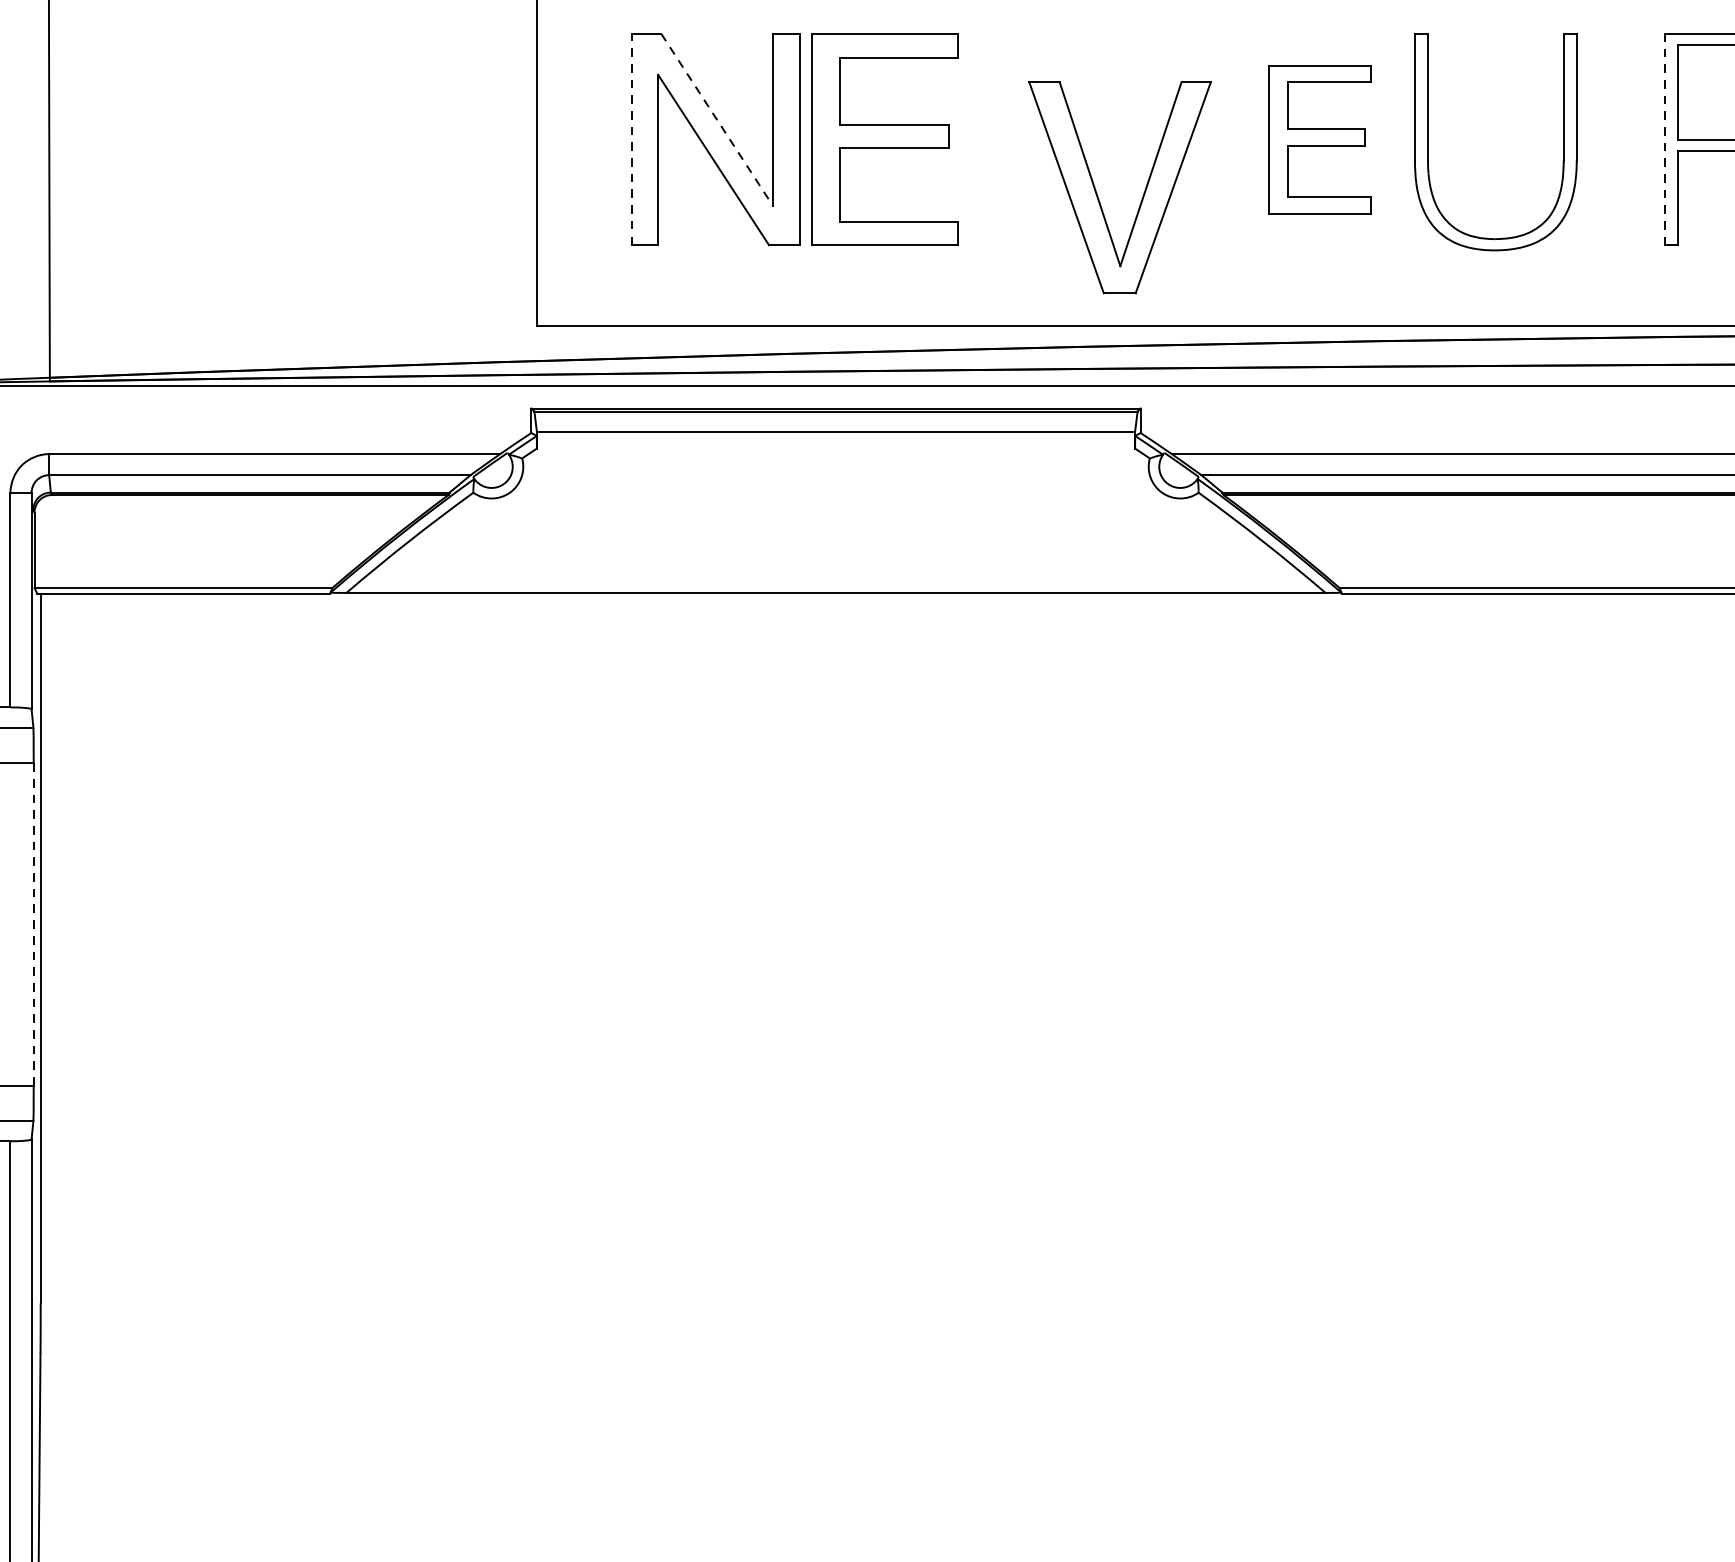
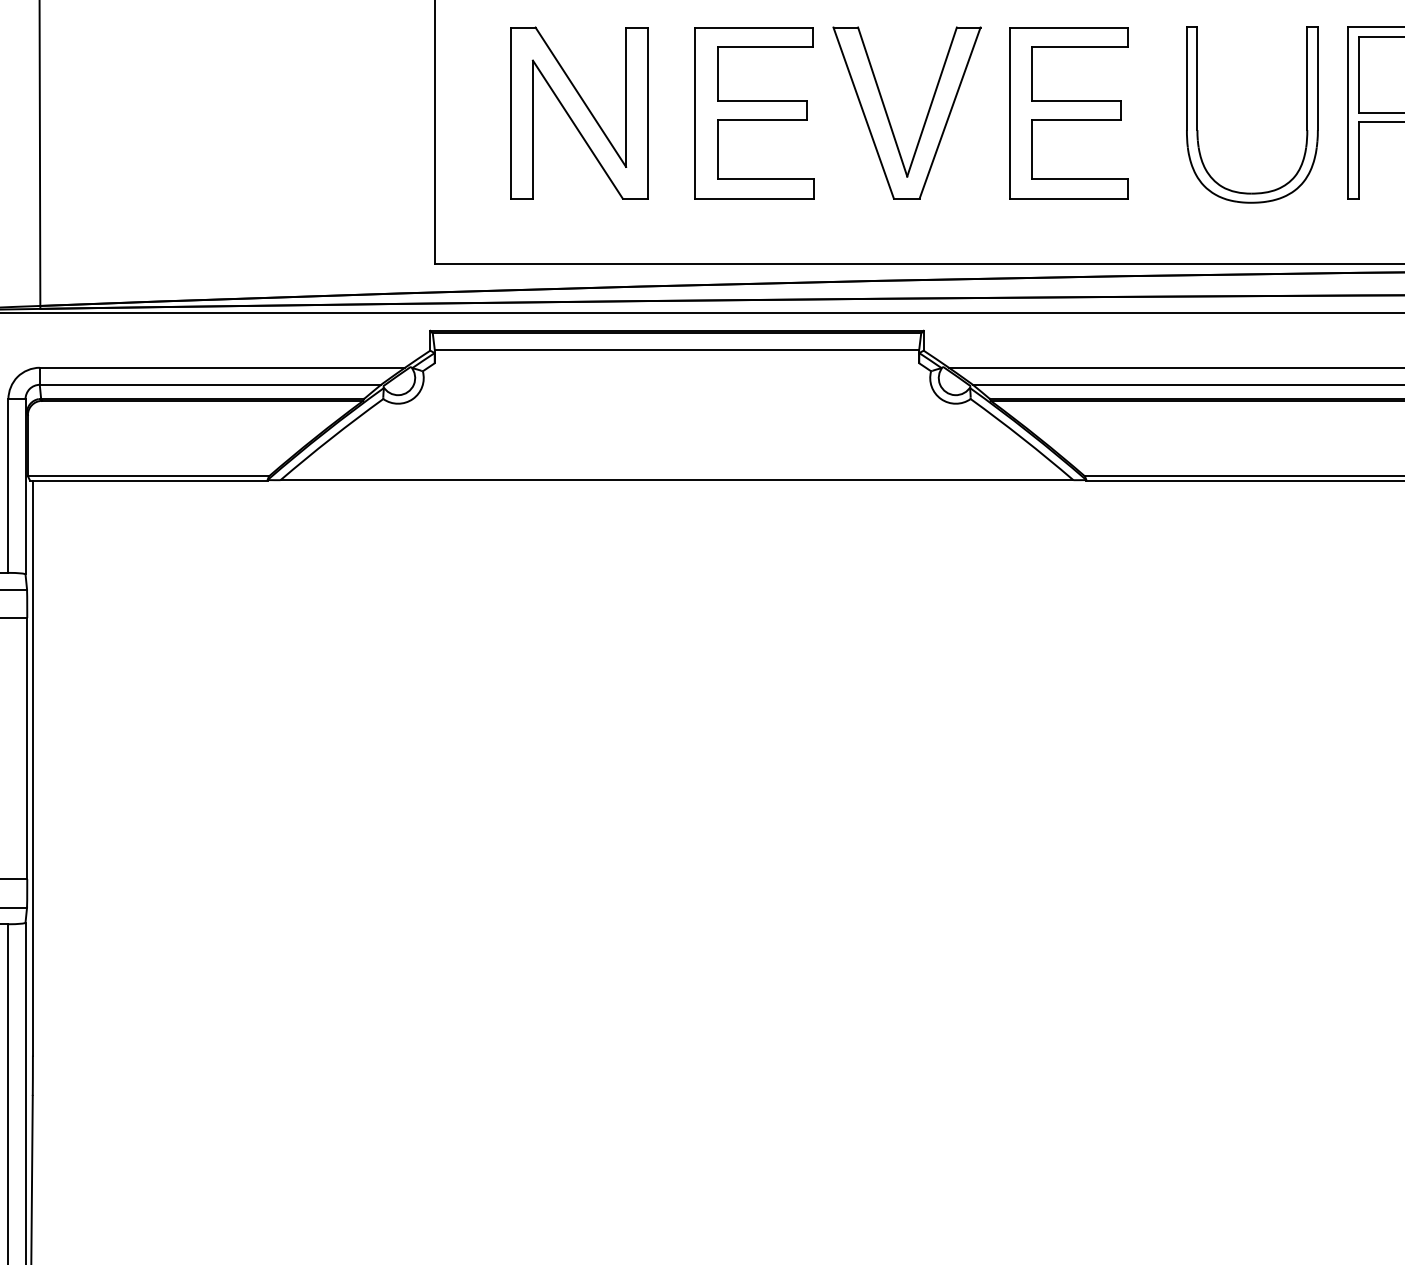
line: (718, 120) -> (581, 97), dashed -> solid
line: (631, 138) -> (511, 112), dashed -> solid
part: (884, 140) -> (754, 113), moved
part: (1319, 140) -> (1068, 113), size x1.43
line: (1665, 140) -> (1348, 113), dashed -> solid
part: (1562, 141) -> (1306, 114), moved
part: (1098, 194) -> (889, 118), moved
line: (34, 924) -> (27, 748), dashed -> solid

